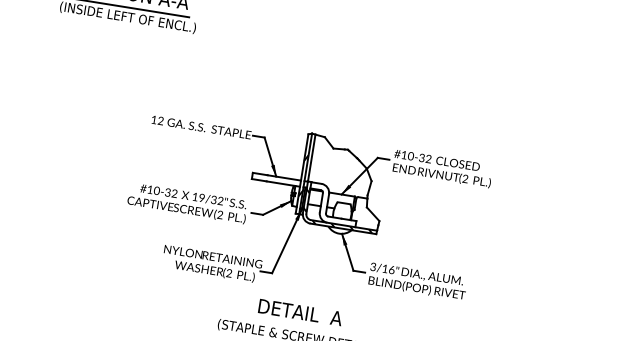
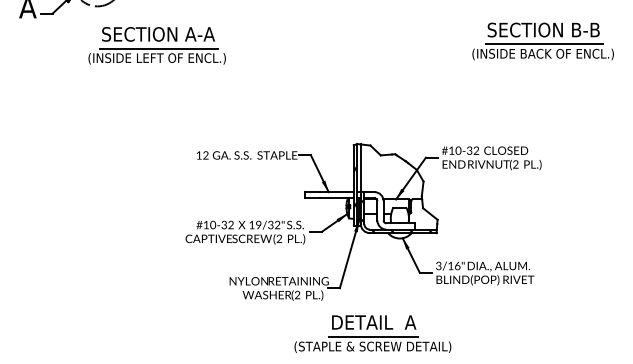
part: (511, 61) -> (542, 41), added
line: (297, 327) -> (373, 337), added

